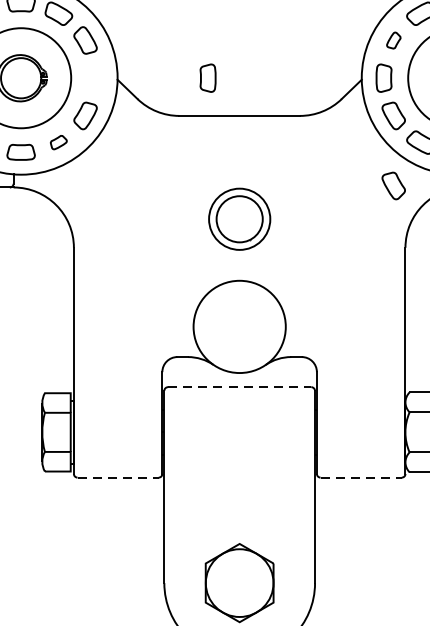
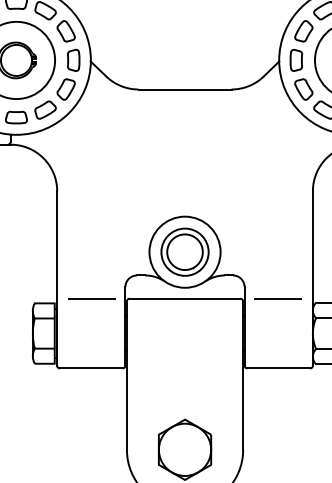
part: (393, 40) -> (303, 31), size x1.67
part: (207, 78) -> (73, 60), moved
part: (58, 141) -> (45, 109), size x1.67
part: (393, 185) -> (303, 143), removed
part: (238, 218) -> (184, 251), moved
line: (118, 386) -> (91, 298), added
line: (240, 386) -> (185, 298), dashed -> solid
line: (359, 386) -> (277, 298), added
line: (118, 477) -> (91, 368), dashed -> solid
line: (362, 477) -> (279, 368), dashed -> solid

